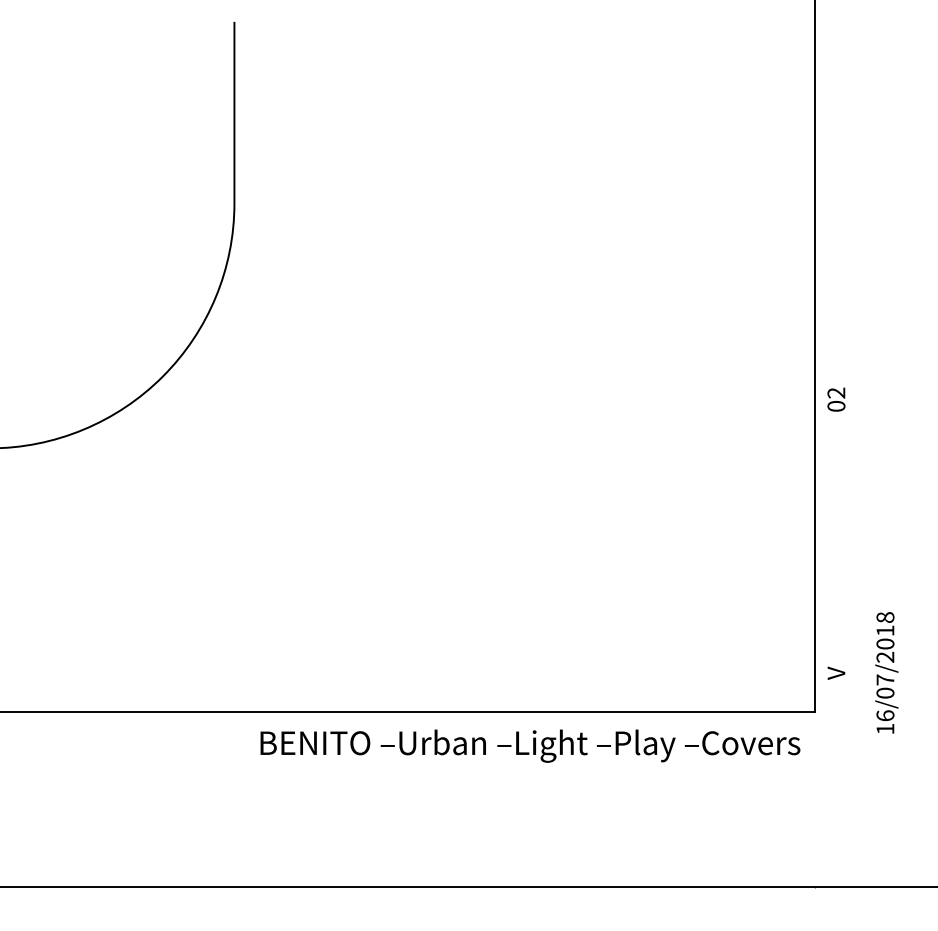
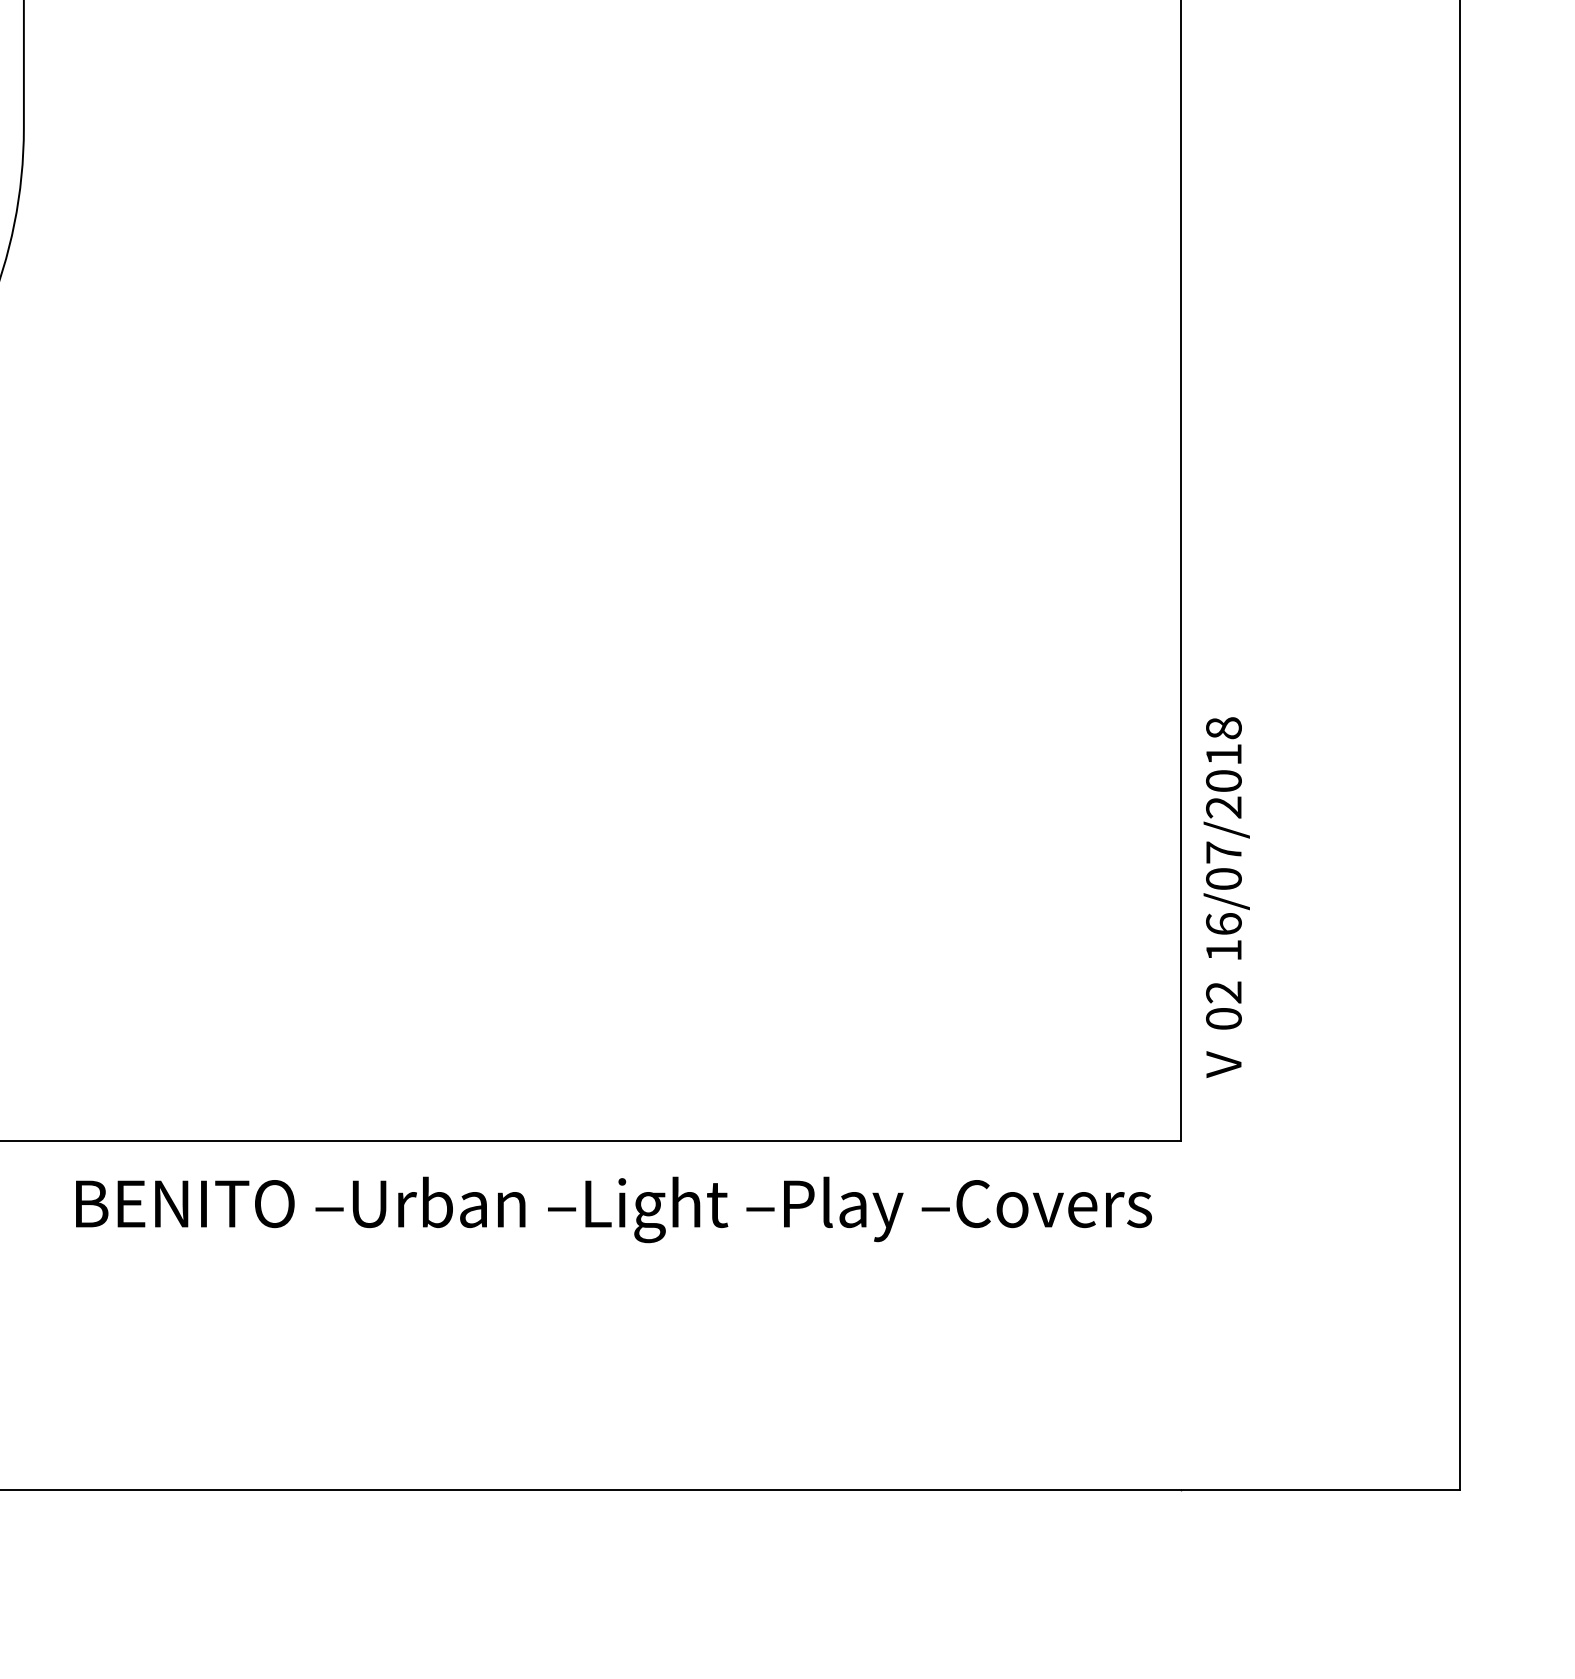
text: (836, 399) -> (1224, 1005), moved
text: (886, 672) -> (1226, 837), moved

